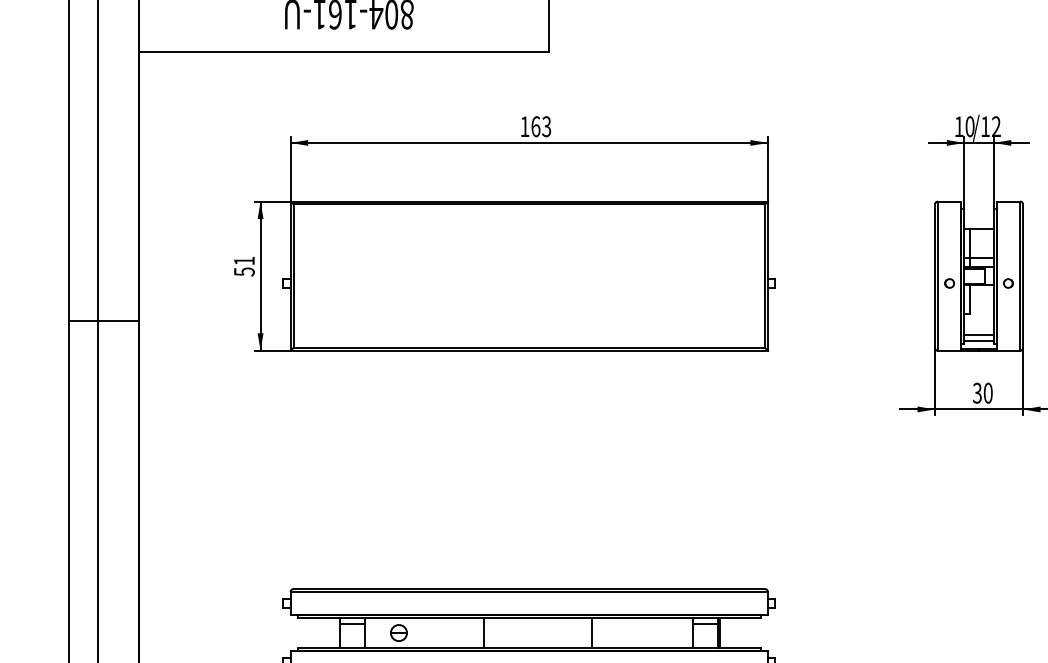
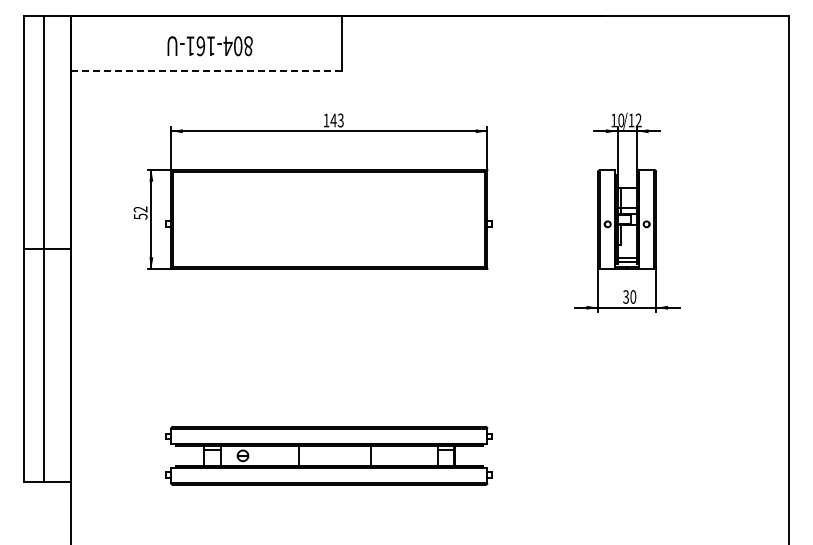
line: (343, 51) -> (206, 70), solid -> dashed
text: (535, 126) -> (333, 120), 163 -> 143
text: (244, 261) -> (140, 209), 51 -> 52

